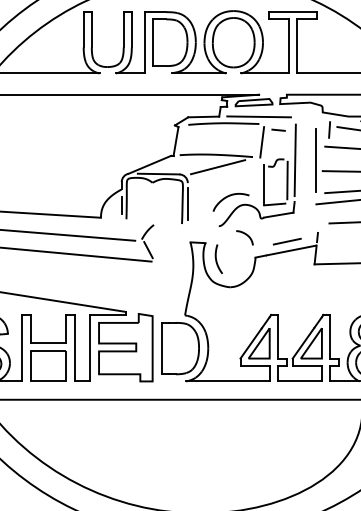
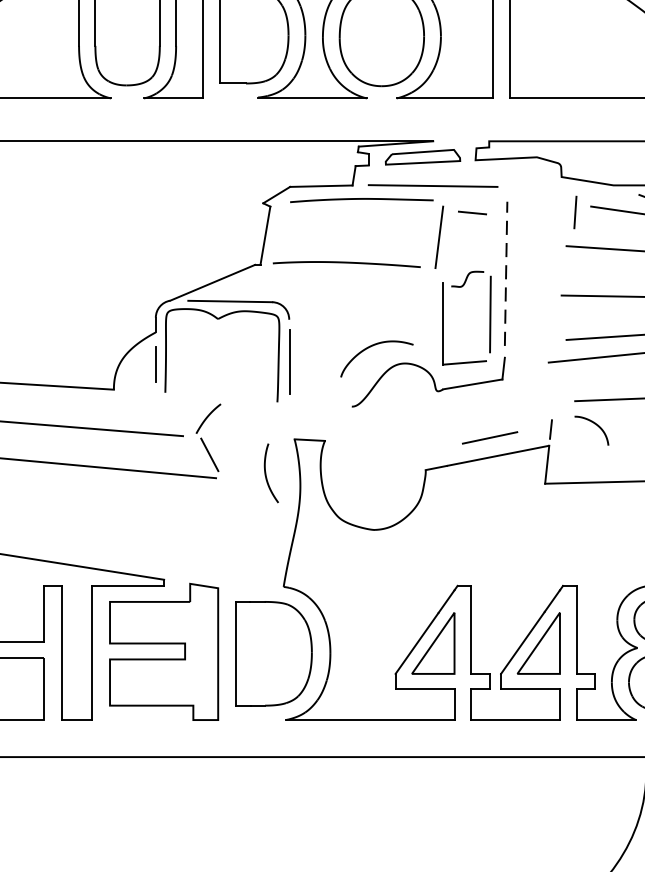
line: (295, 160) -> (506, 274), solid -> dashed
line: (316, 160) -> (548, 274), removed
line: (218, 167) -> (351, 288), removed
curve: (245, 235) -> (593, 425), moved
curve: (217, 260) -> (268, 475), moved

